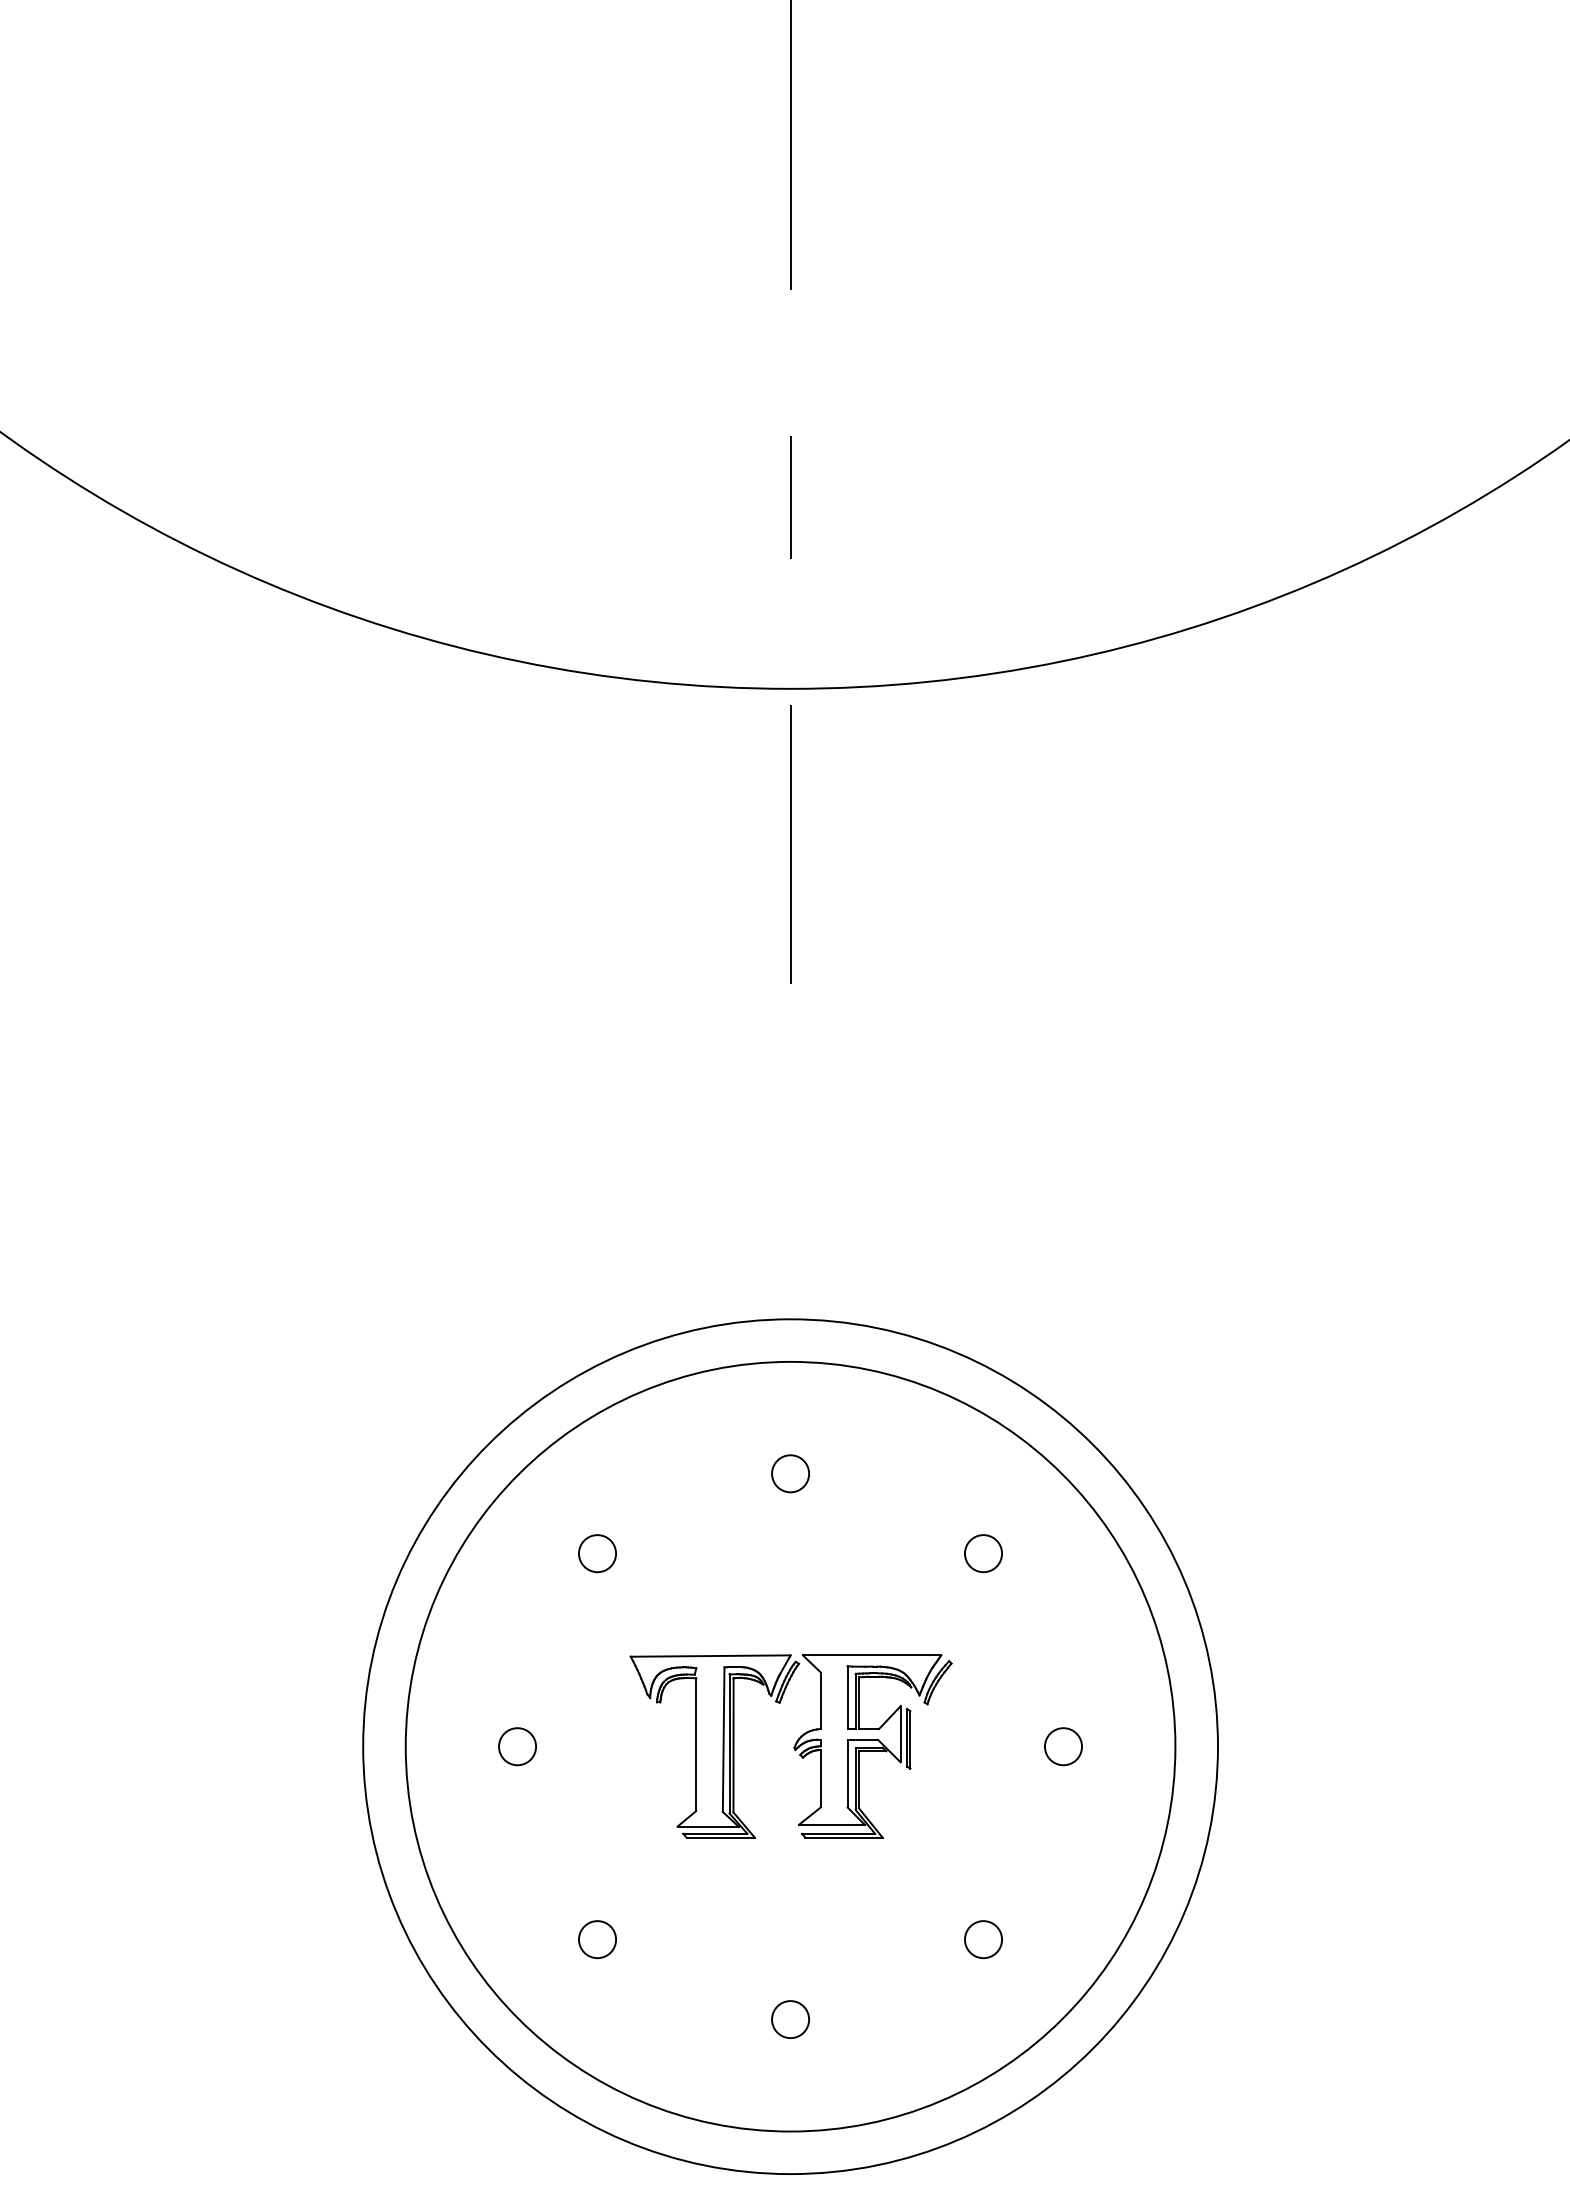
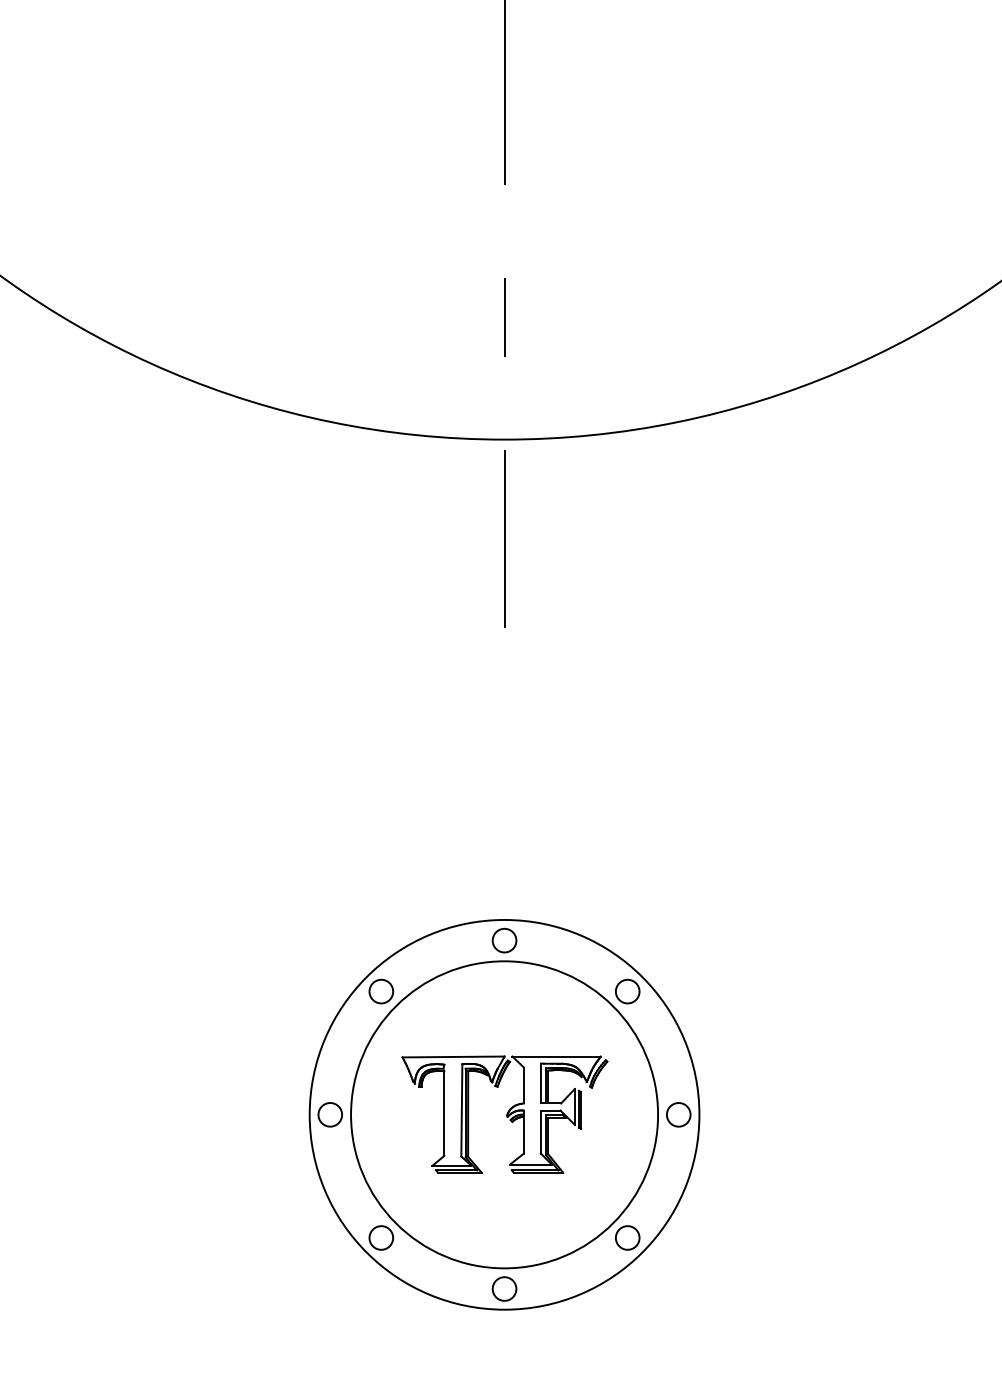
circle: (790, 1746) -> (504, 1114), size x0.62
circle: (790, 1746) -> (504, 1114), size x0.71

